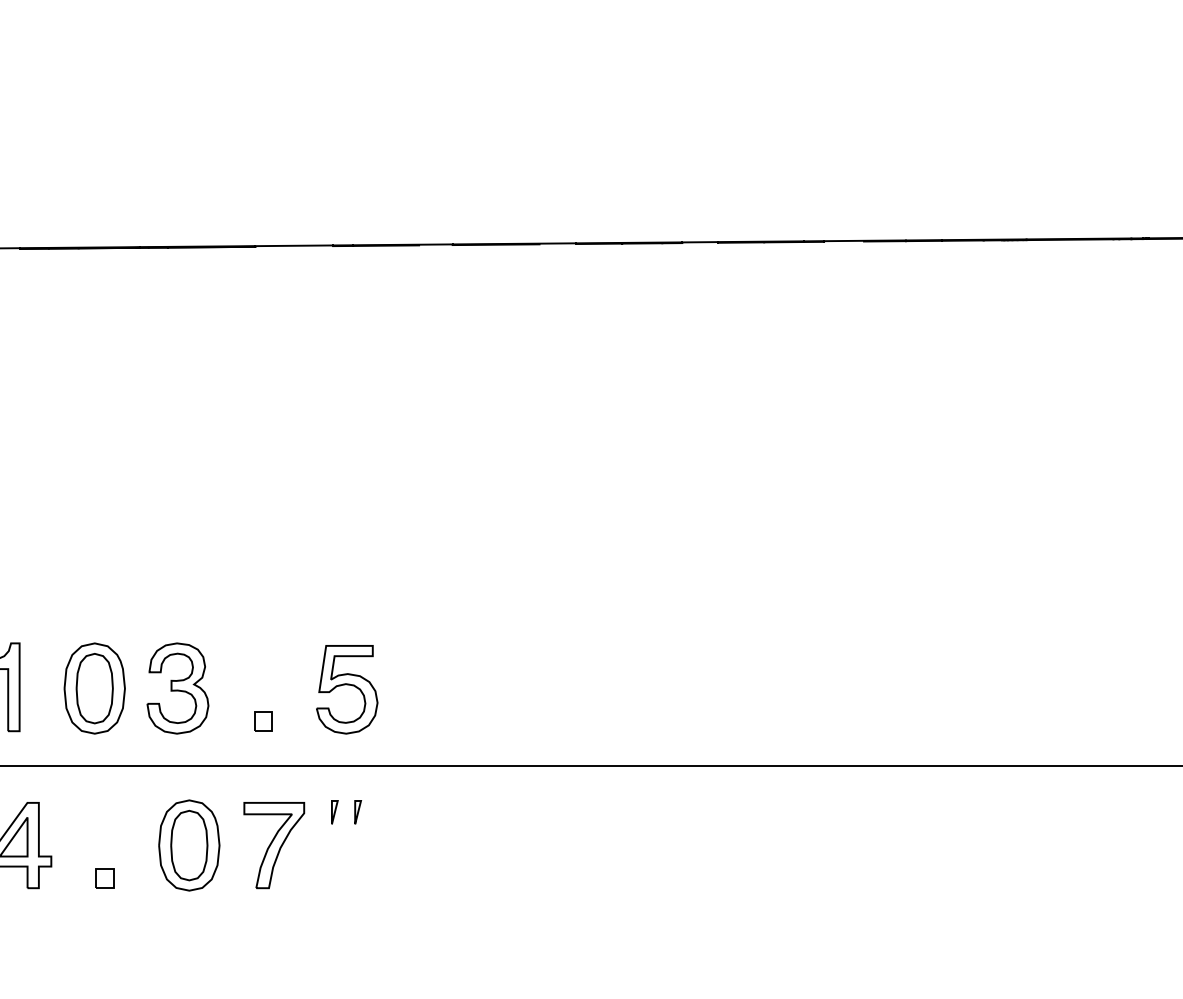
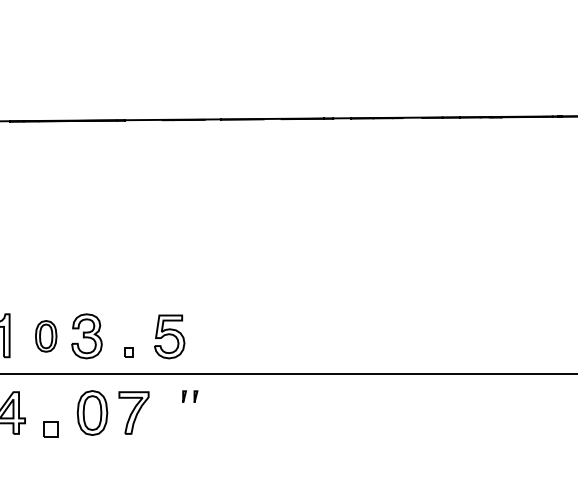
part: (93, 688) -> (45, 336), size x0.7
part: (346, 811) -> (190, 396), moved
part: (105, 879) -> (51, 429), size x1.6

